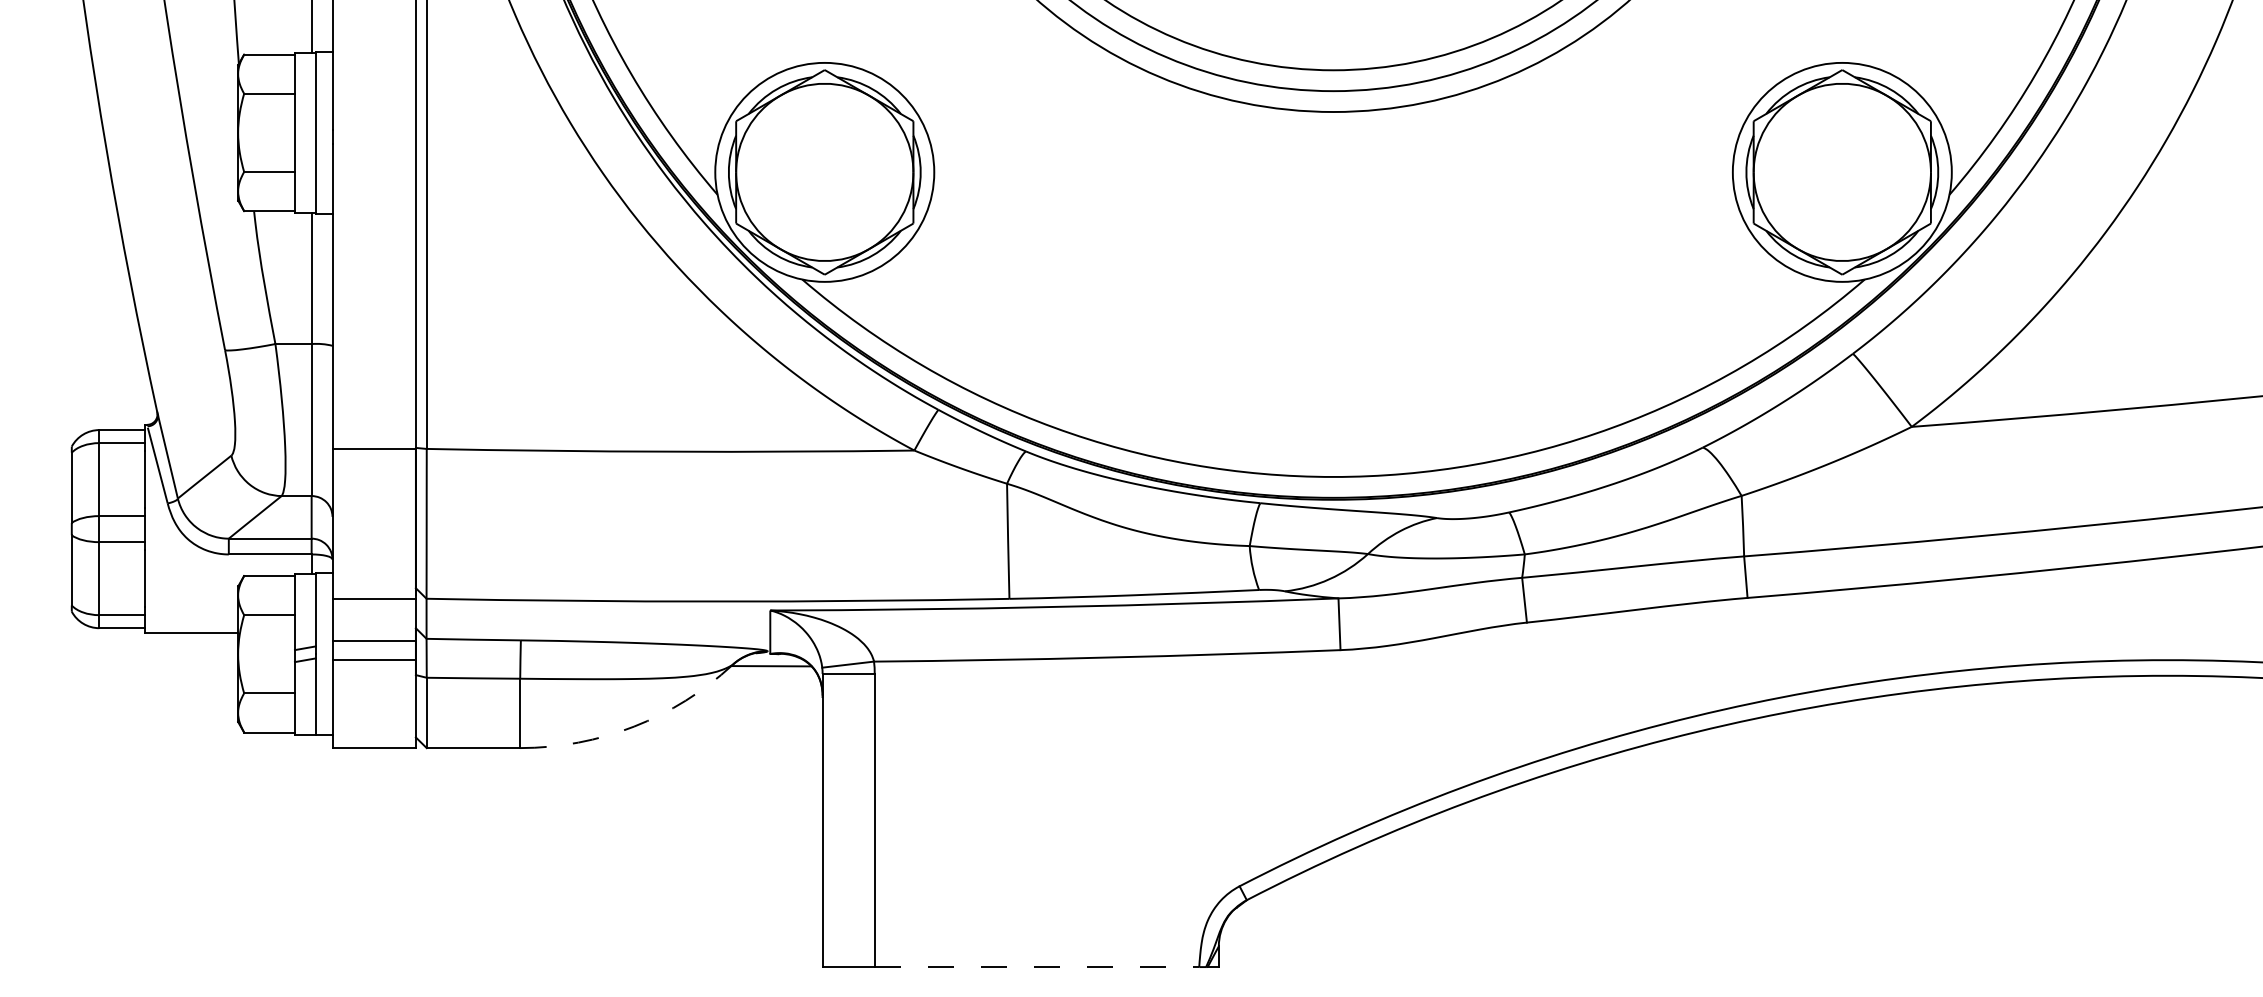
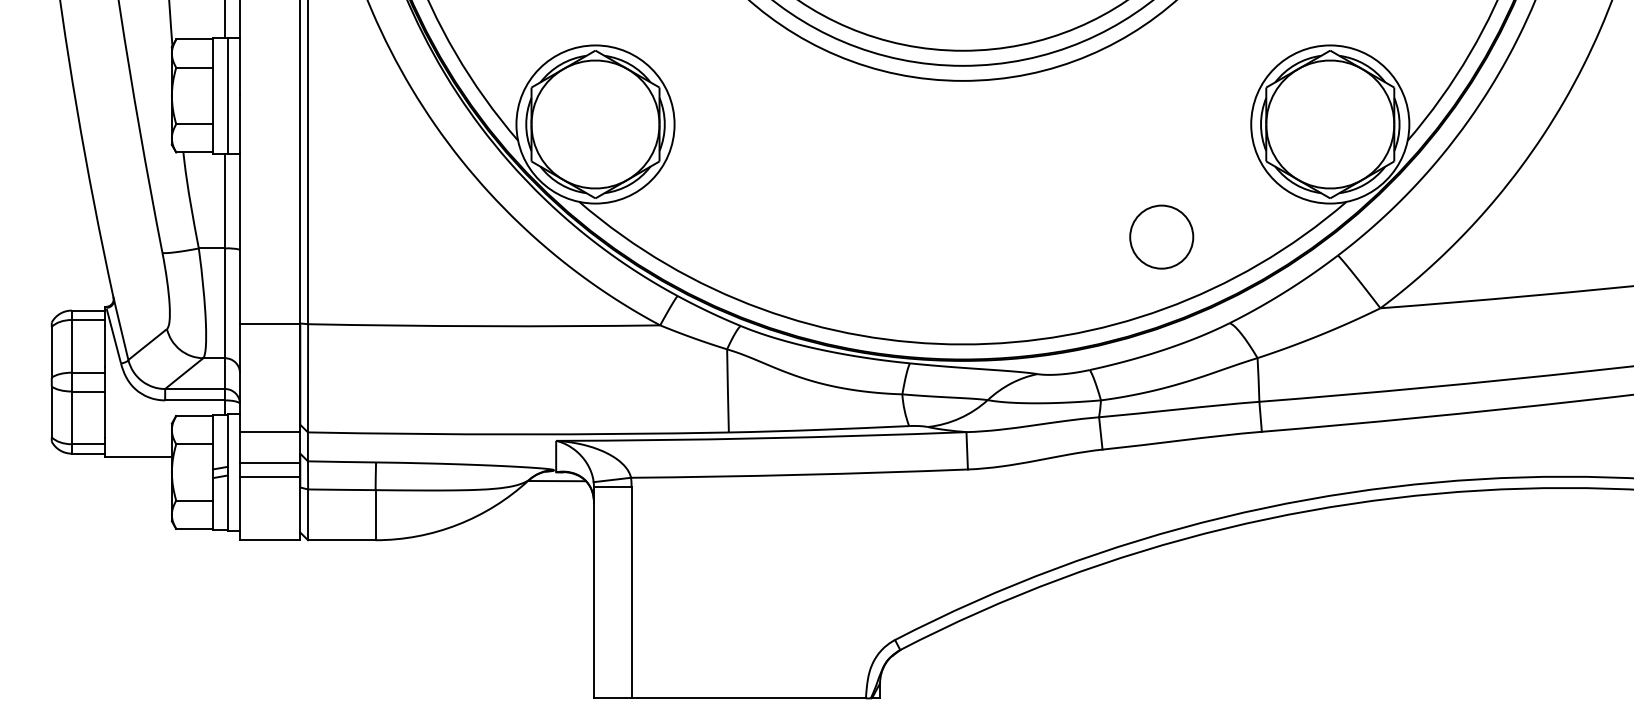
circle: (1608, 327) -> (1161, 236), added
arc: (634, 726) -> (458, 524), dashed -> solid
line: (1037, 967) -> (749, 698), dashed -> solid

